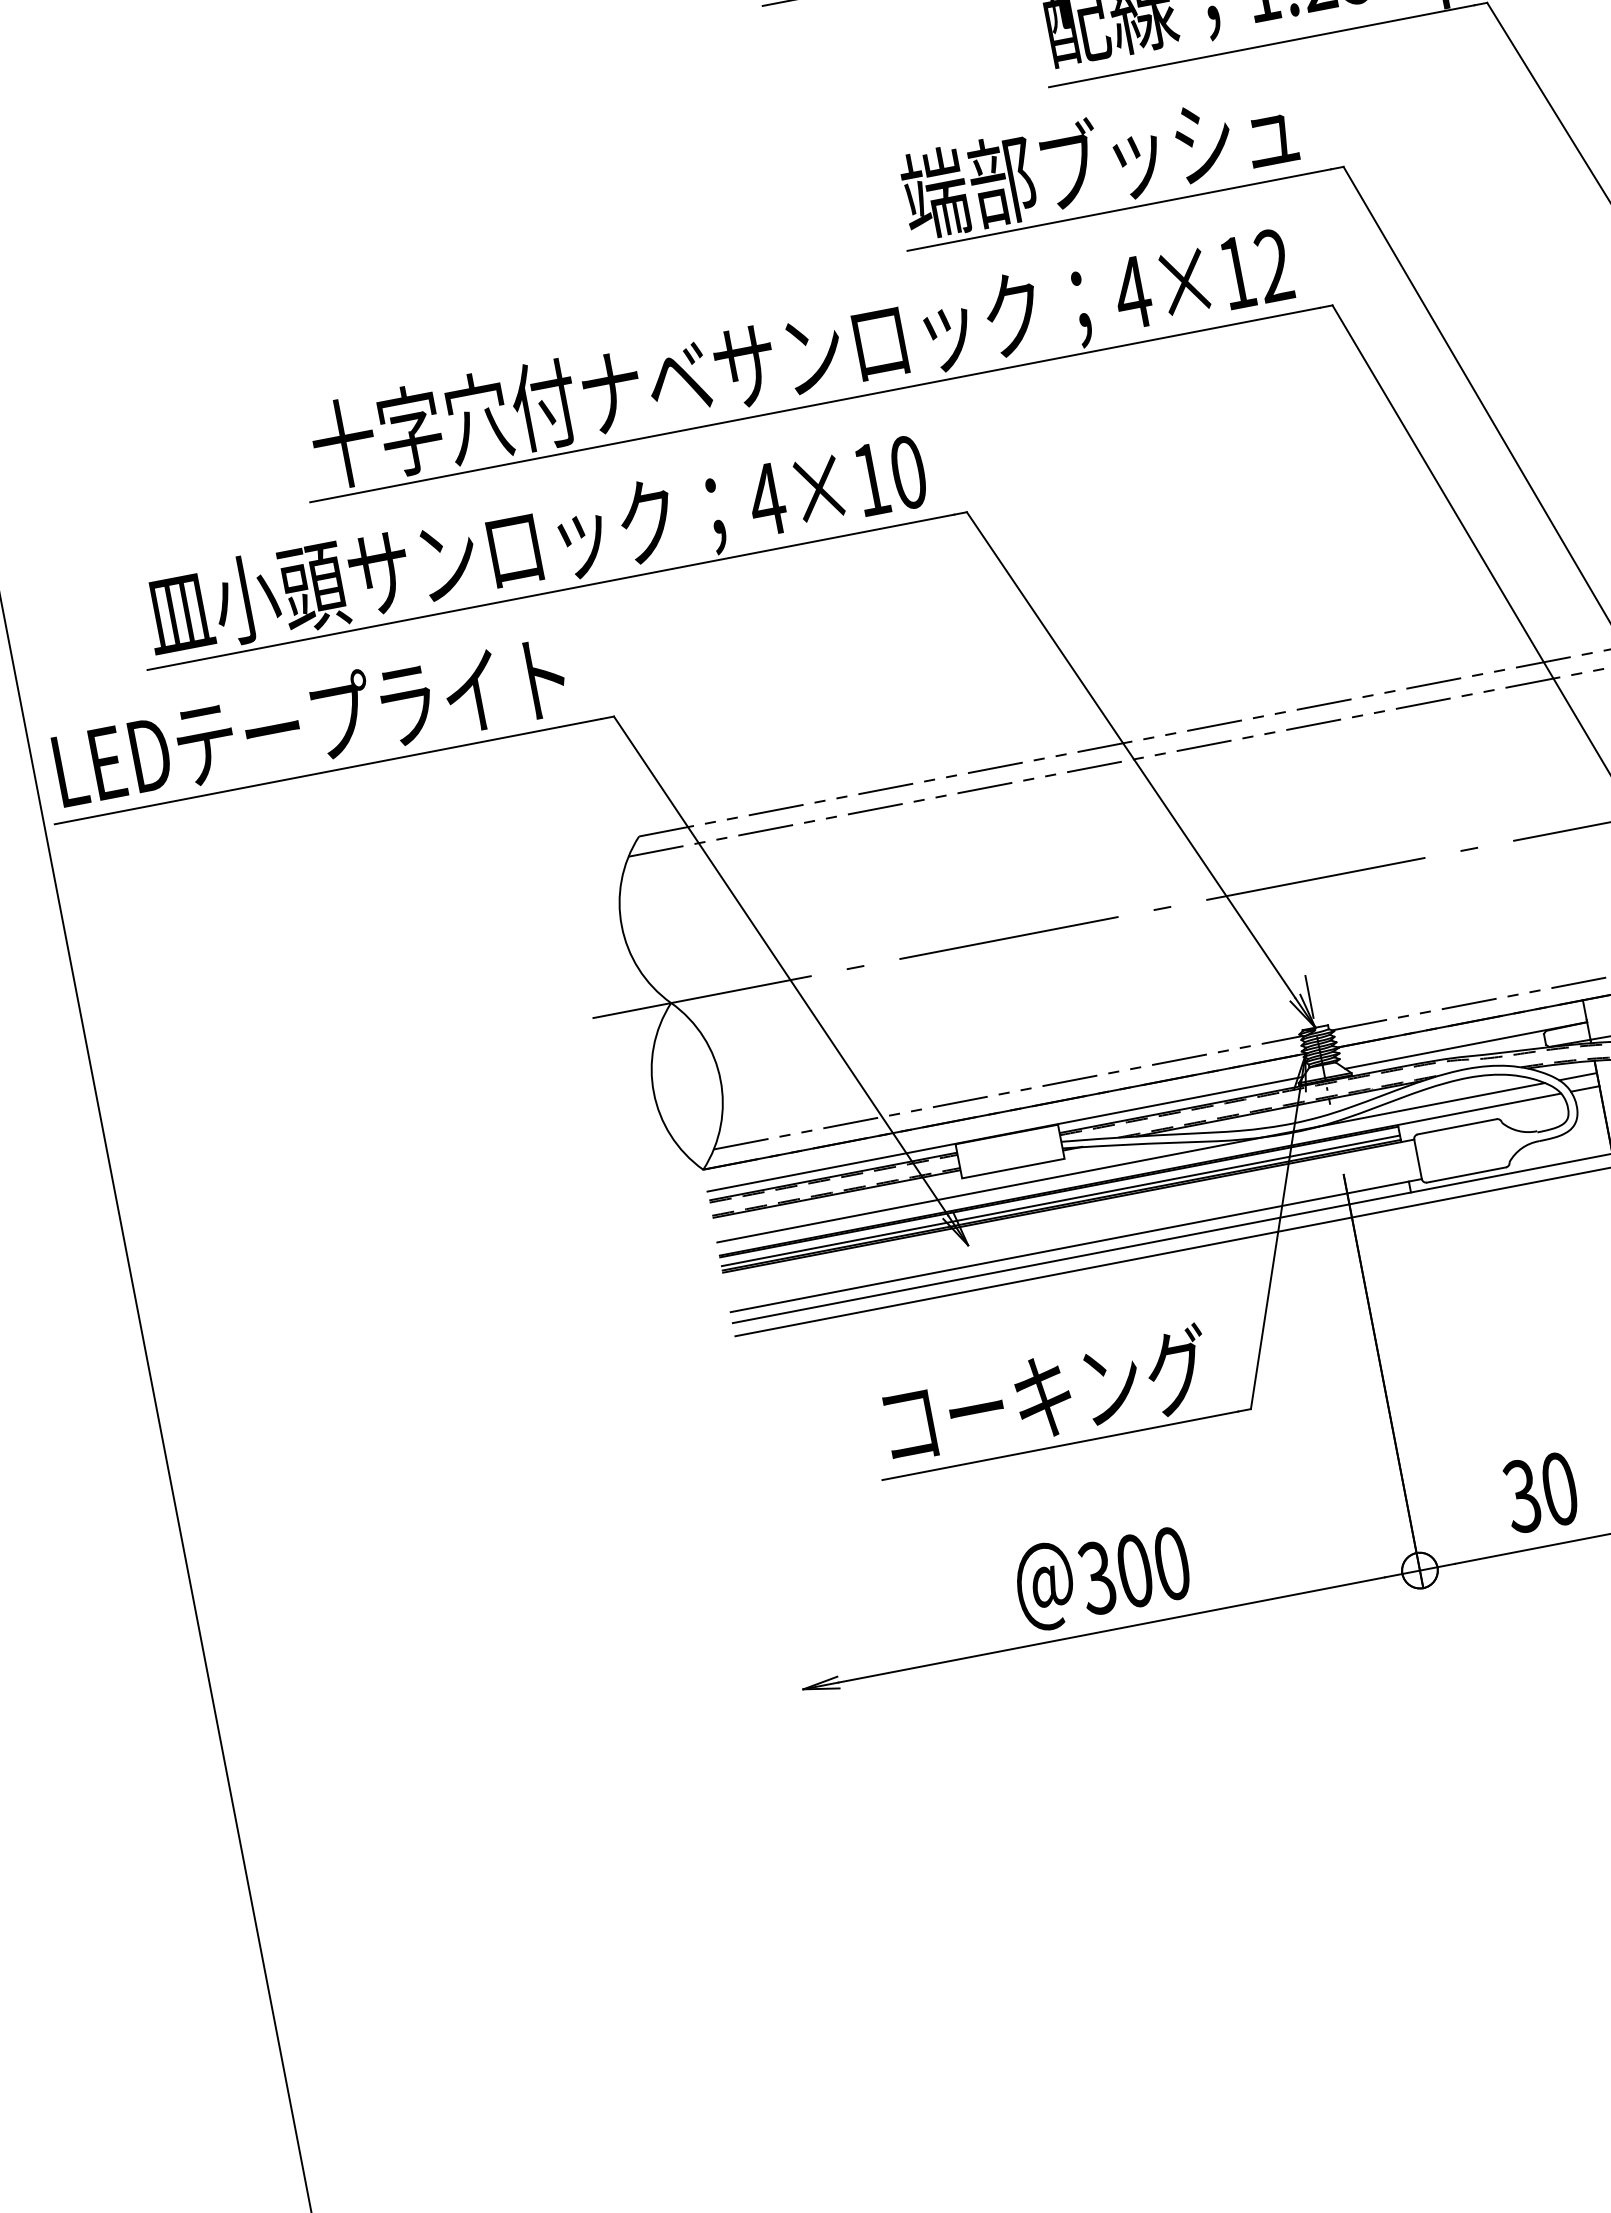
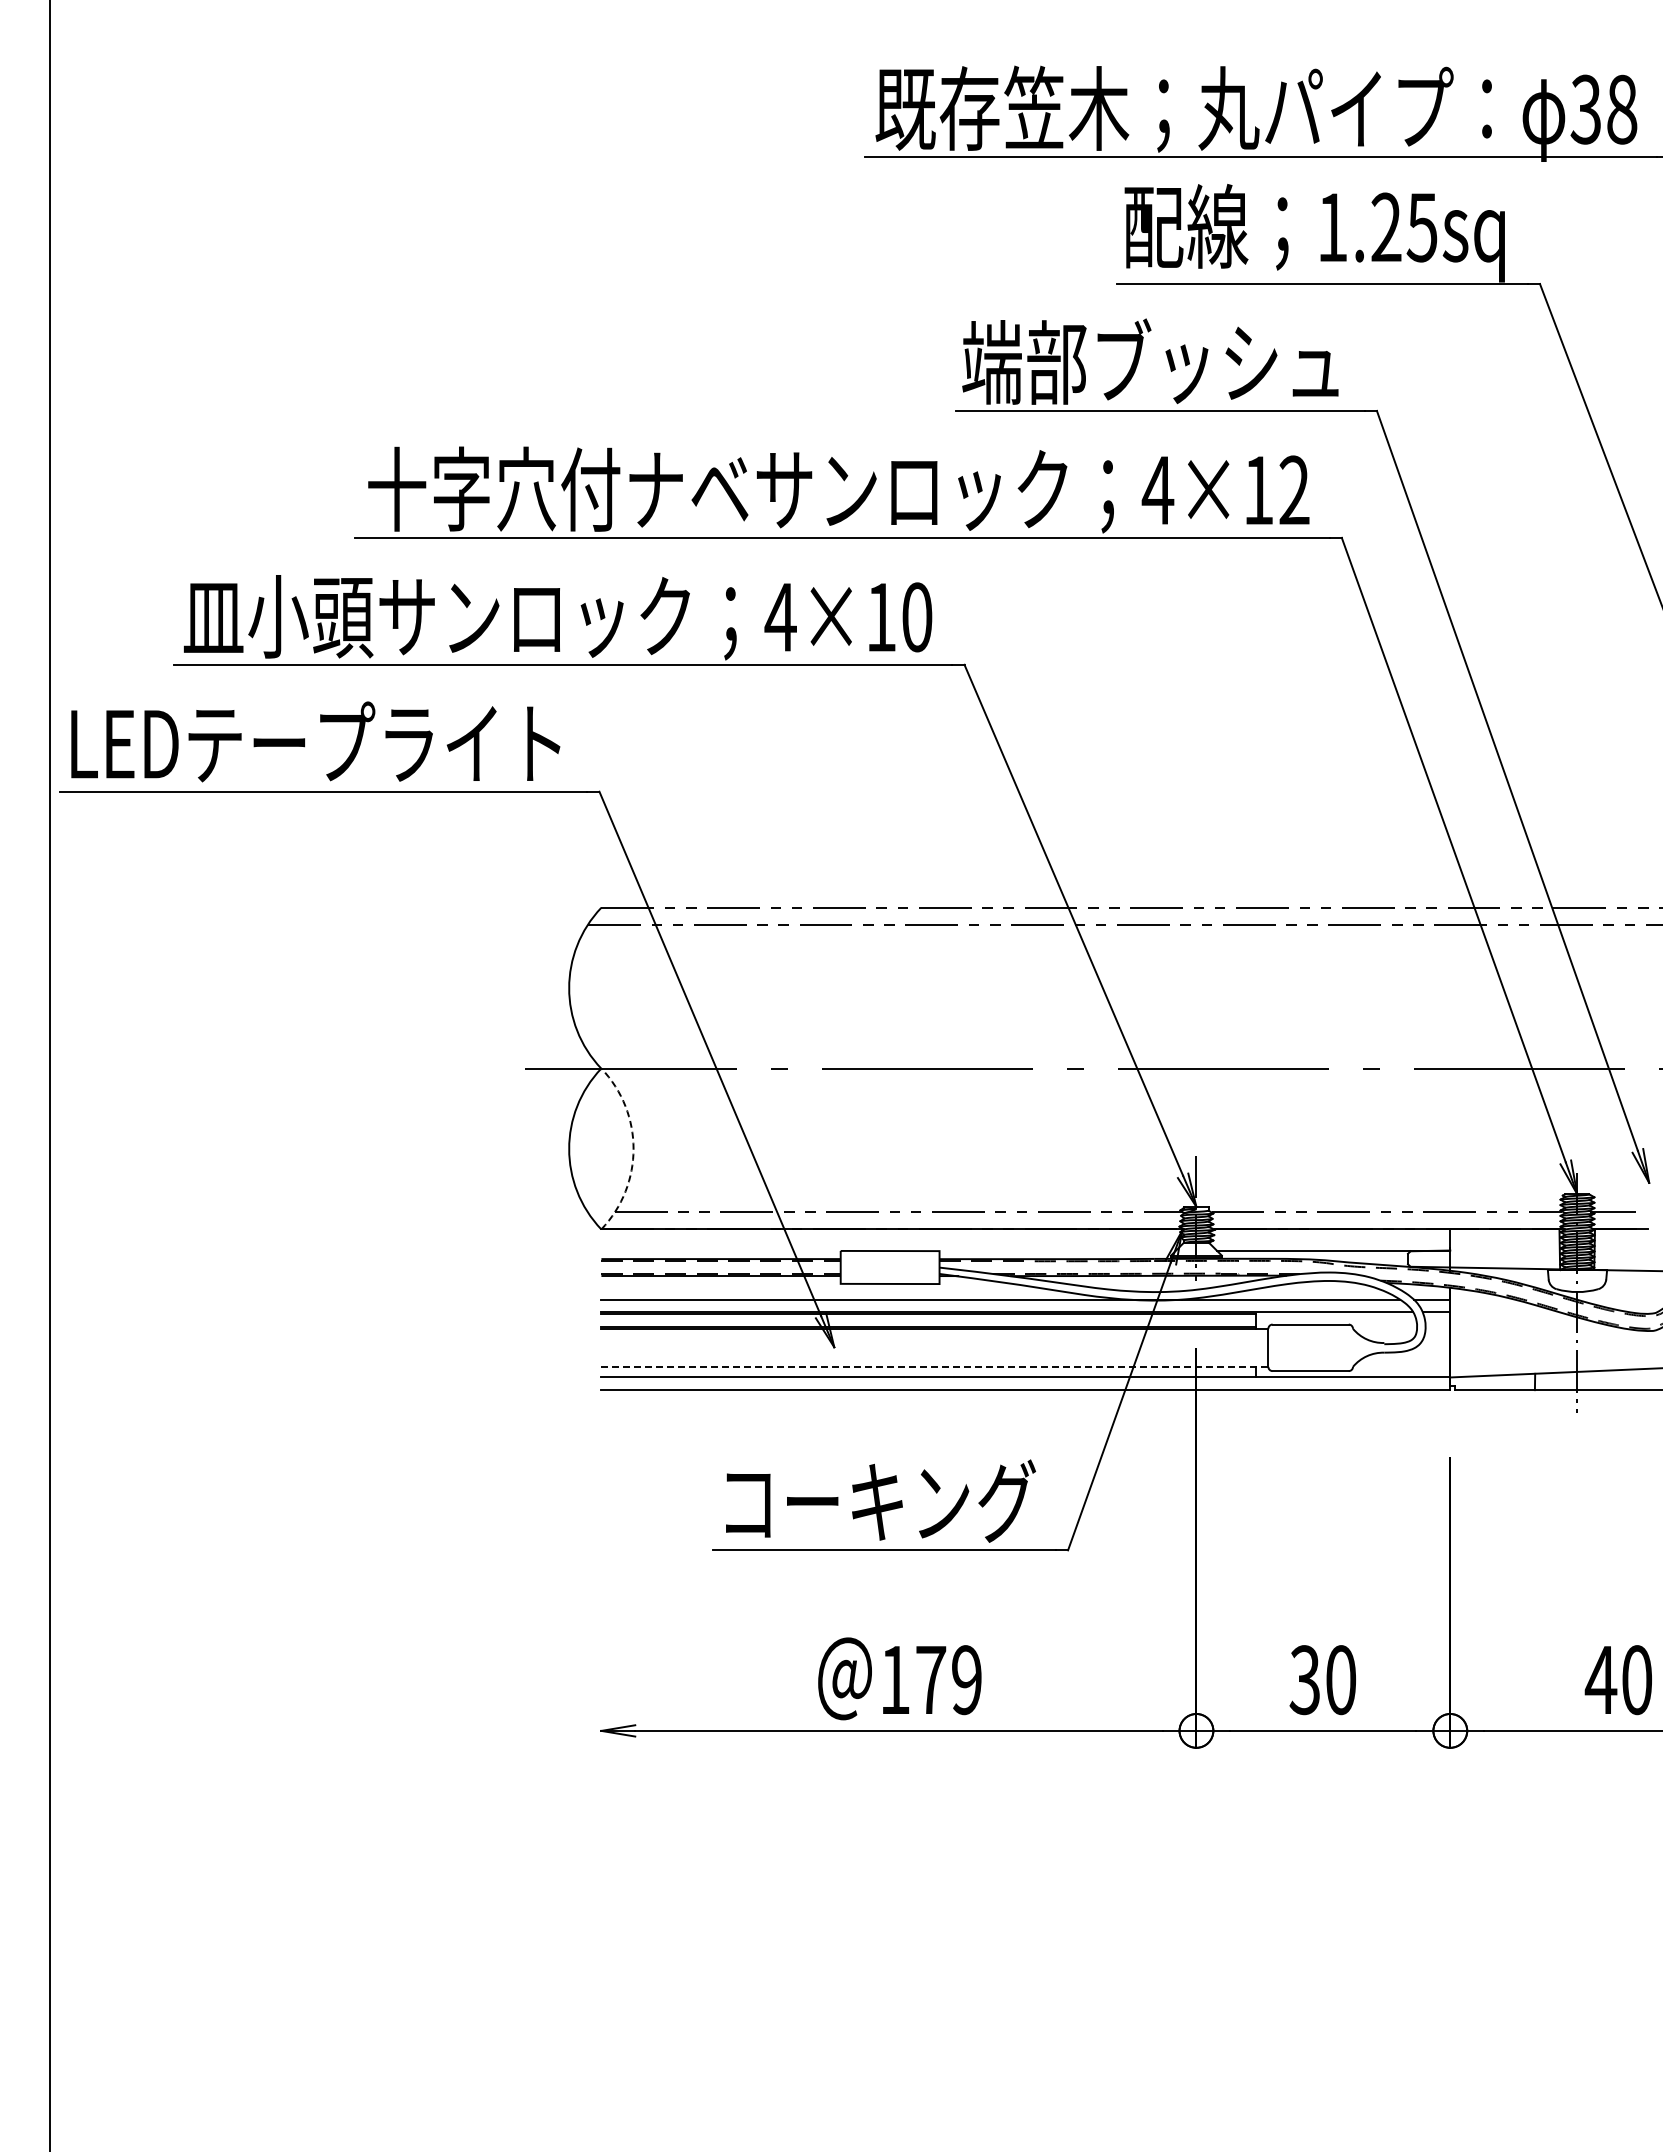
arc: (720, 1079) -> (633, 1148), solid -> dashed
line: (1005, 1134) -> (888, 1250), removed
line: (1060, 1200) -> (928, 1322), removed
line: (1076, 1245) -> (935, 1366), solid -> dashed
text: (1134, 1571) -> (930, 1680), 300 -> 179

